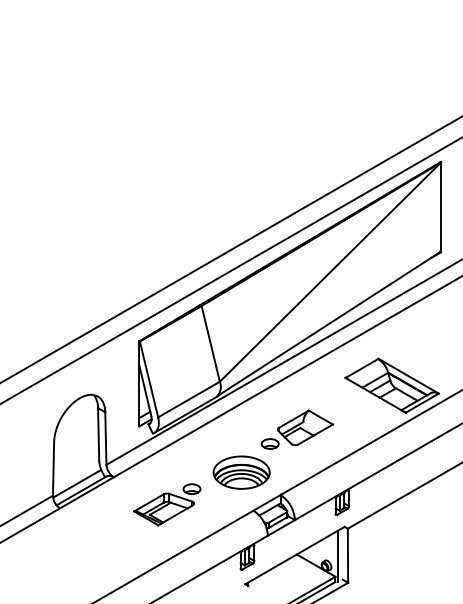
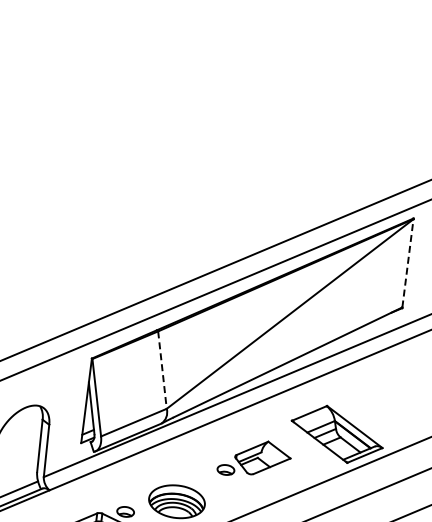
line: (440, 206) -> (407, 262), solid -> dashed
line: (210, 343) -> (162, 369), solid -> dashed
part: (296, 429) -> (253, 458), moved

